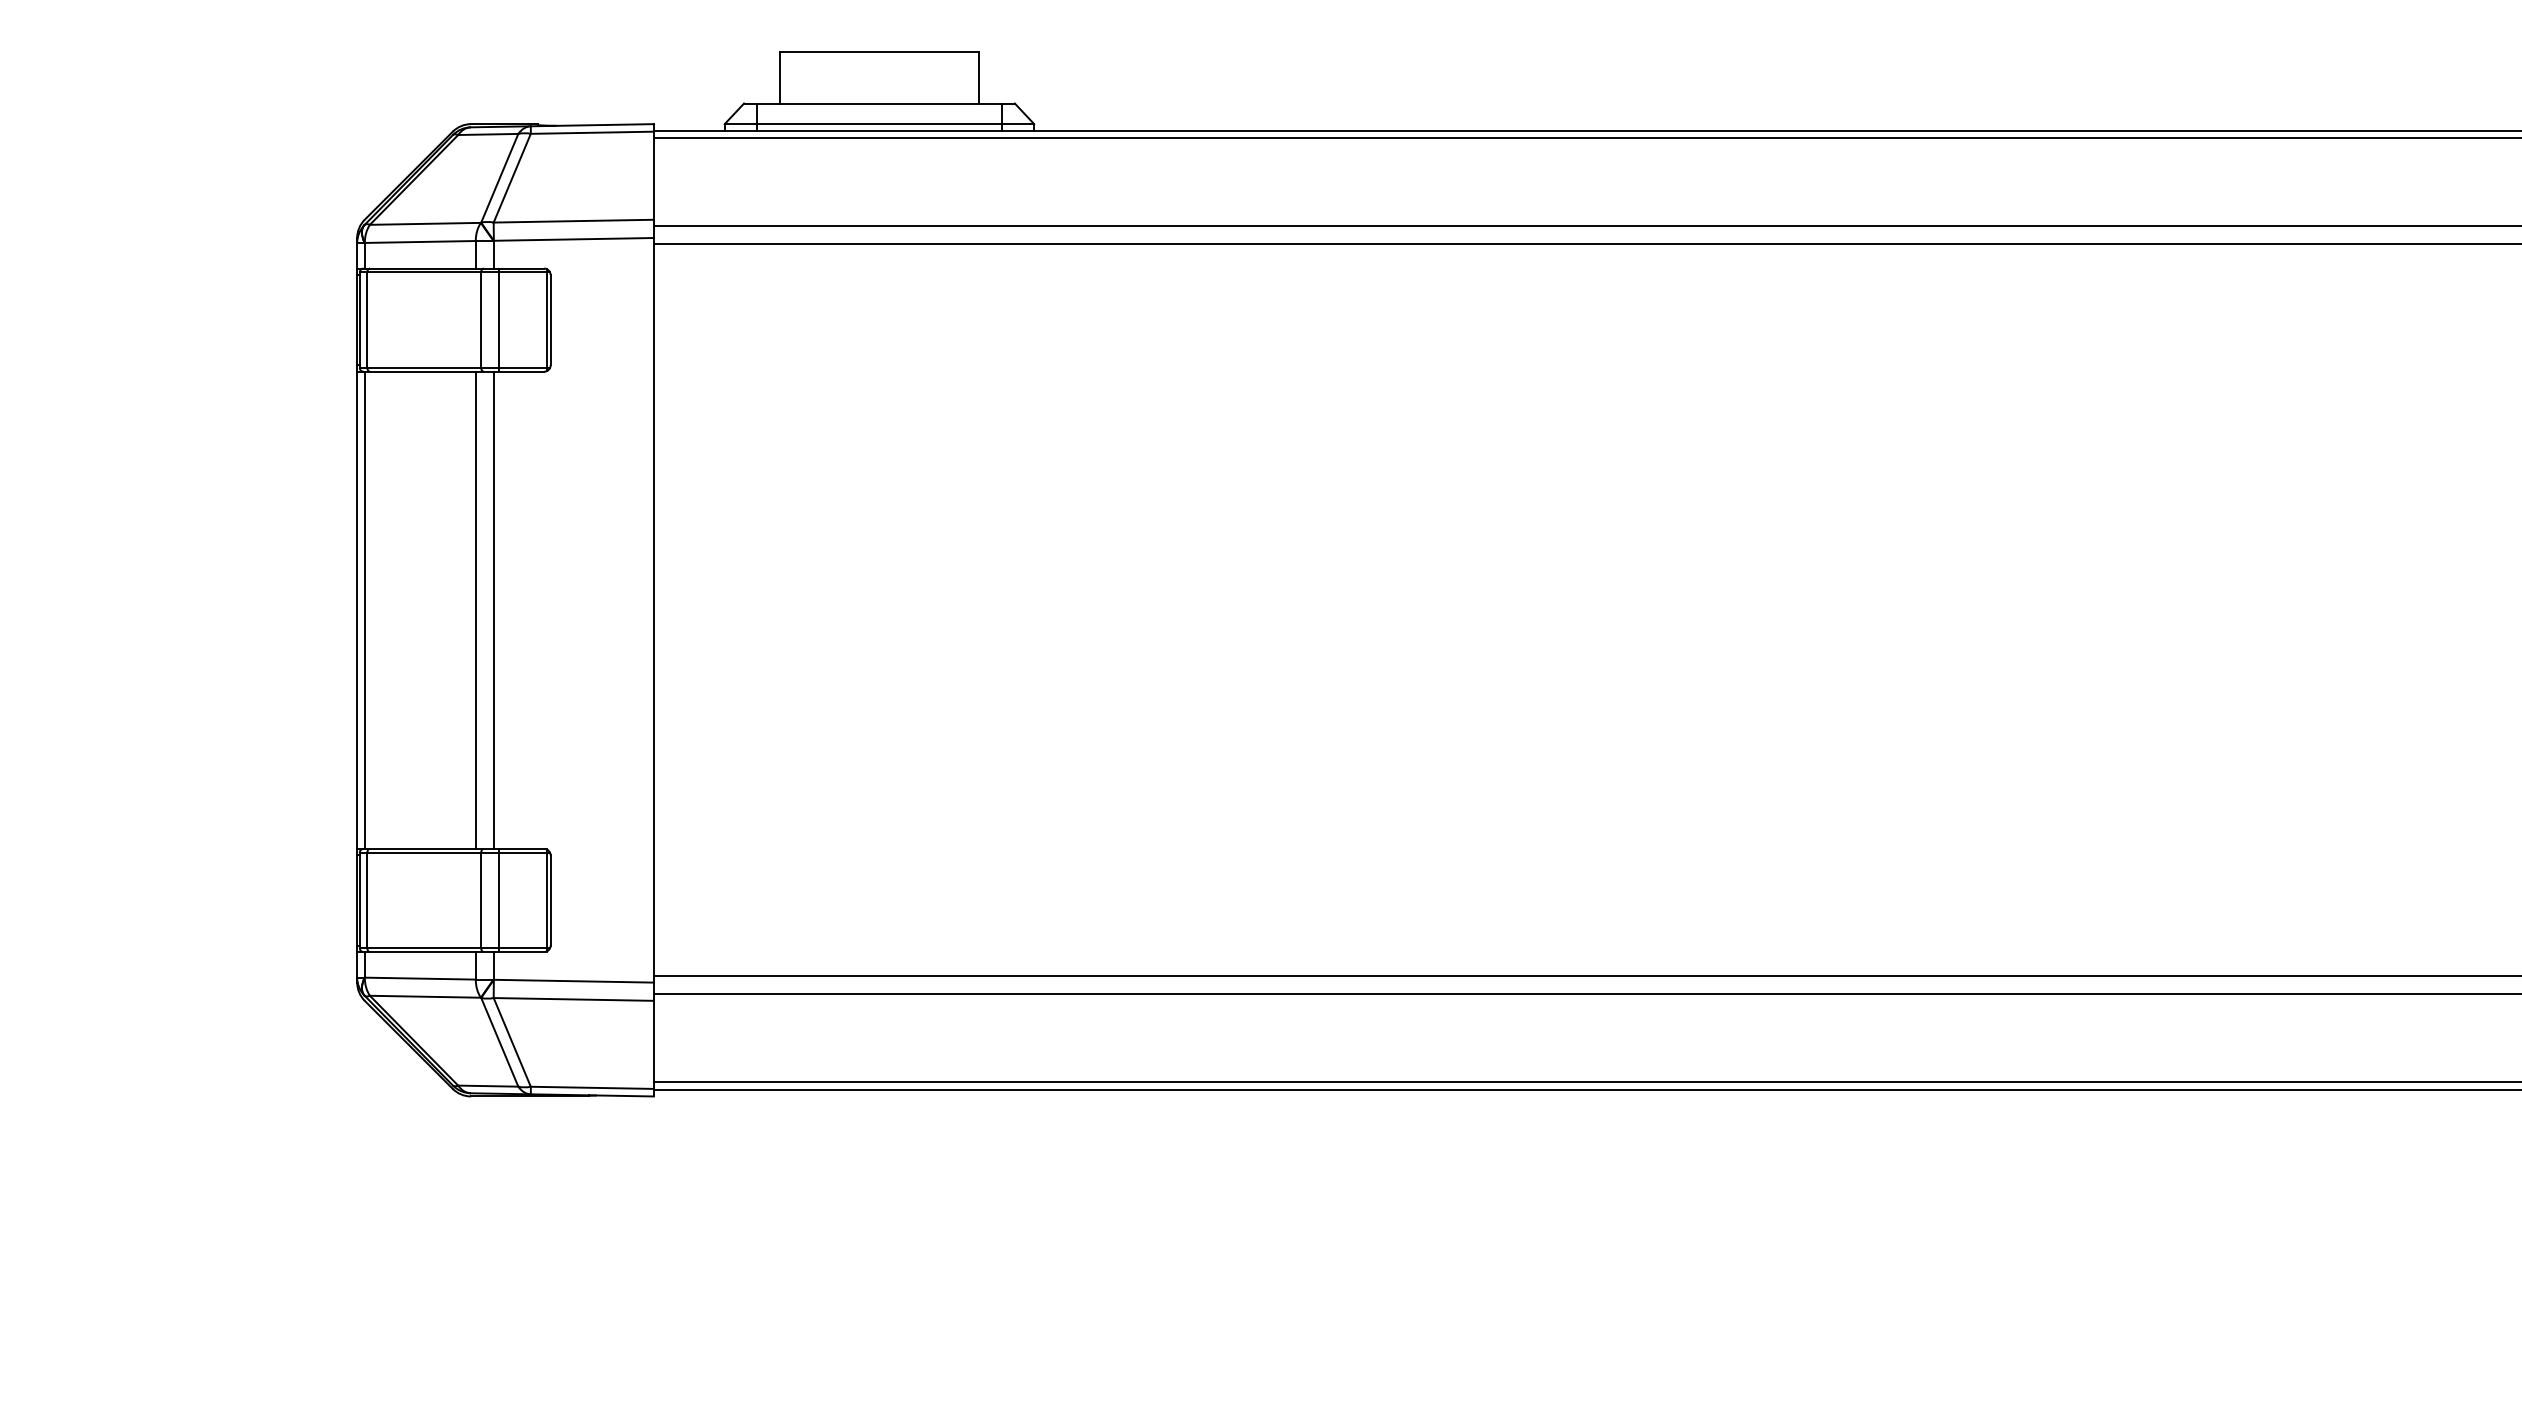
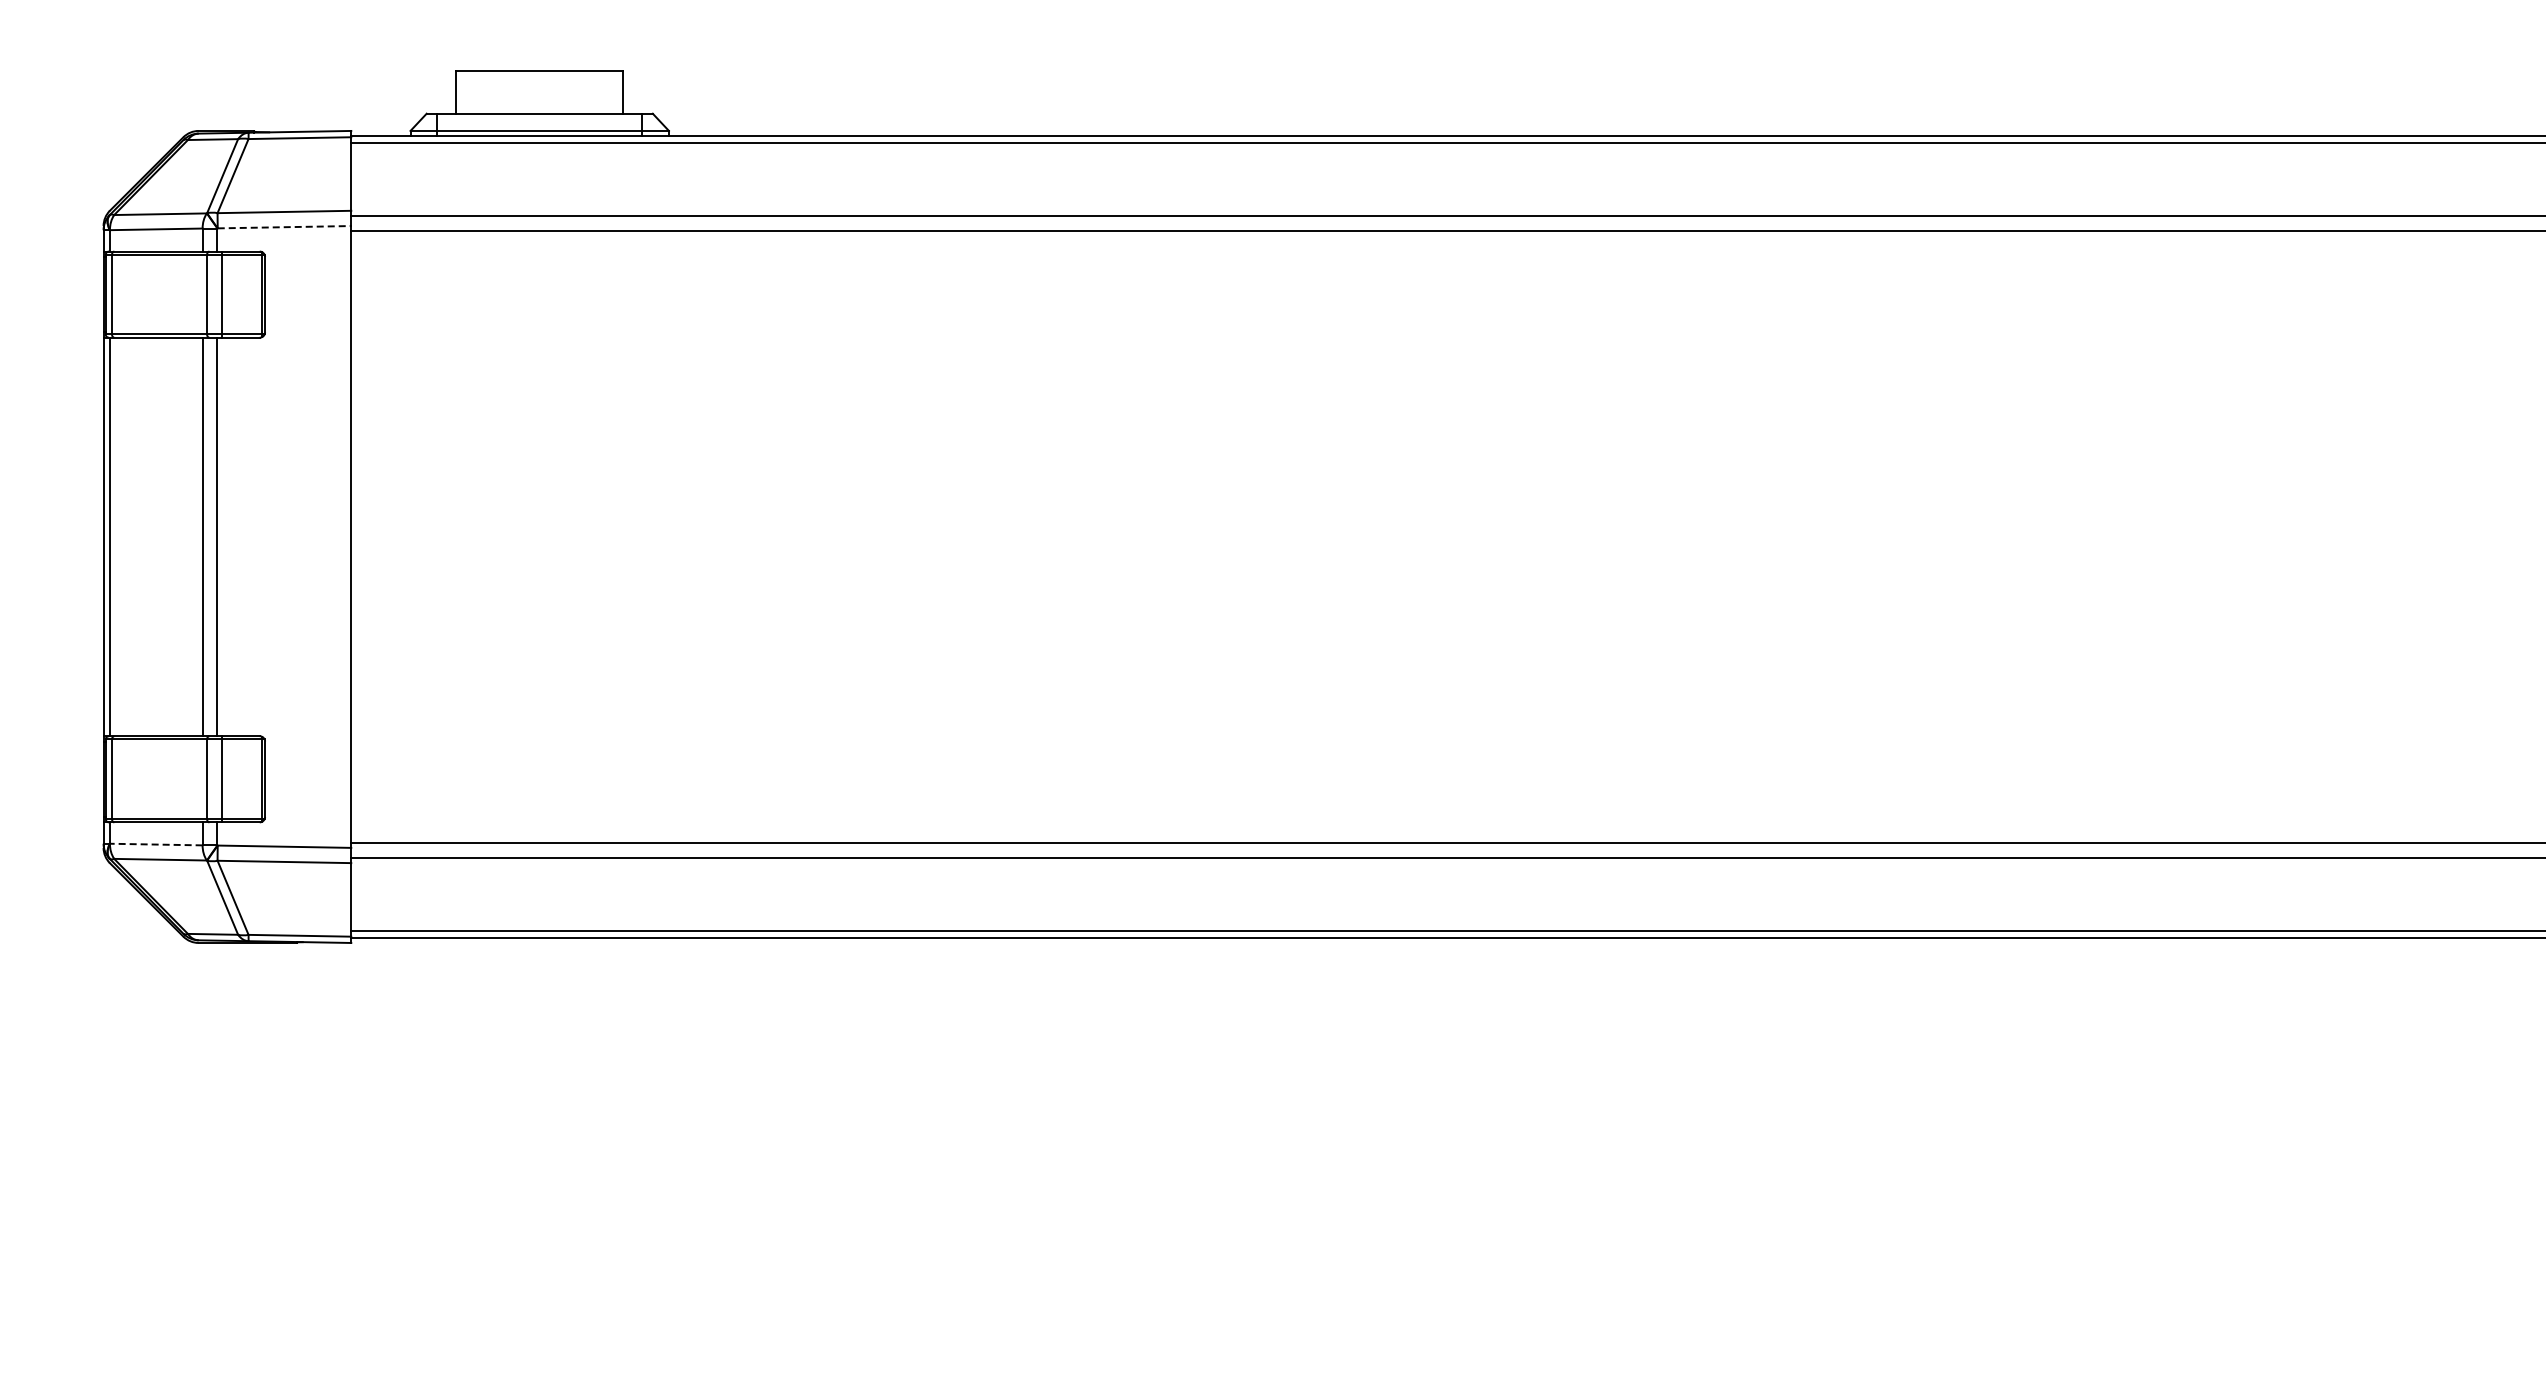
line: (573, 239) -> (284, 227), solid -> dashed
line: (419, 978) -> (155, 844), solid -> dashed

